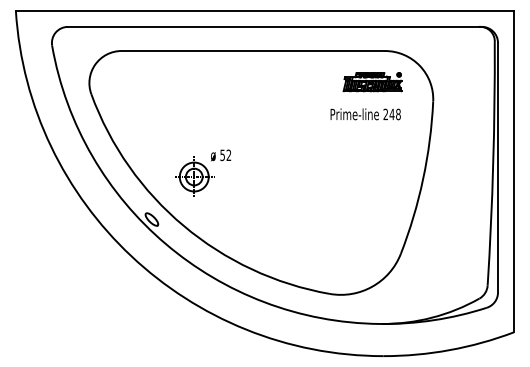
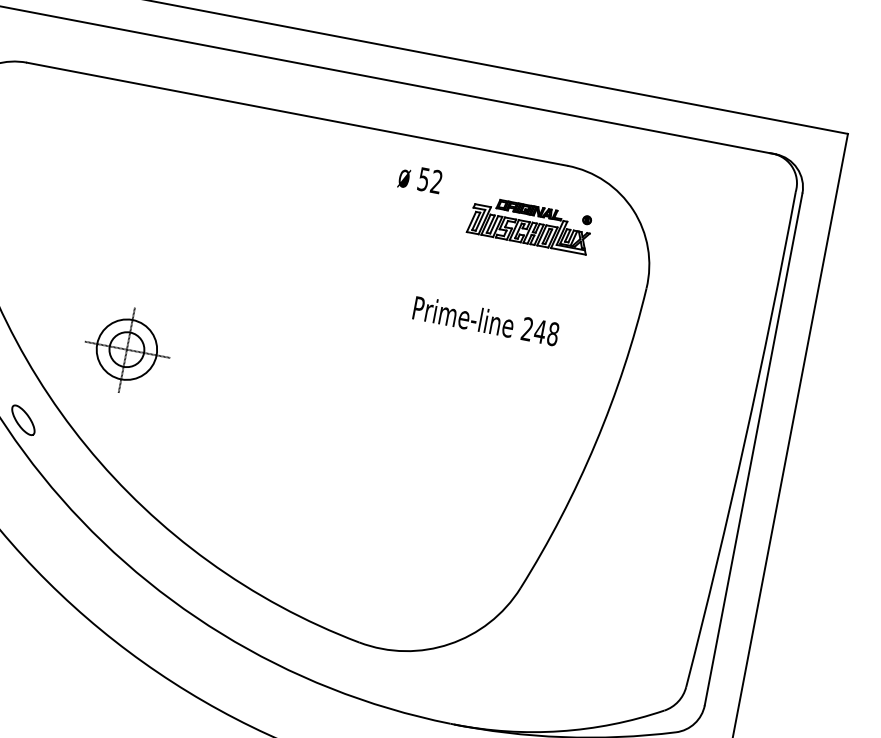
text: (365, 114) -> (485, 321), moved
text: (221, 155) -> (421, 179), moved

